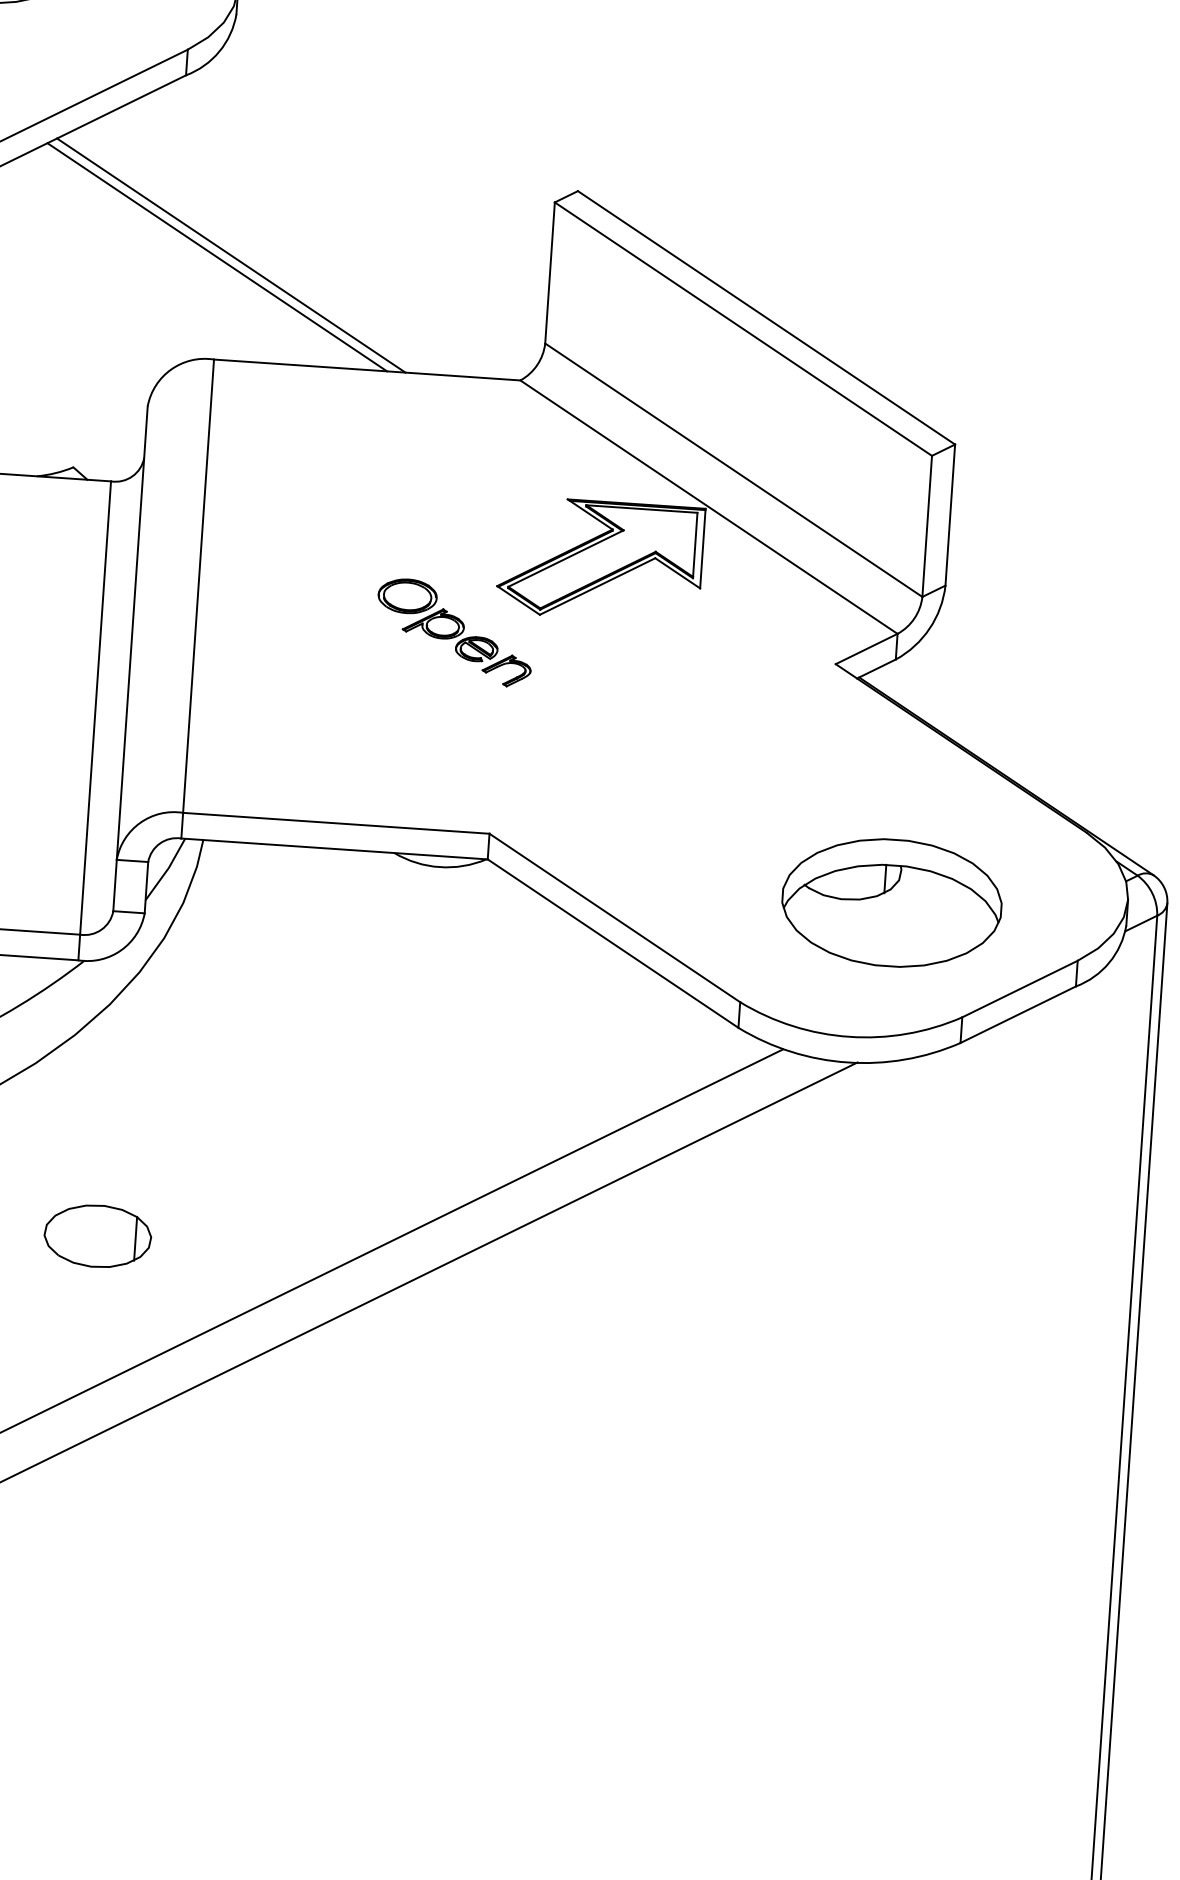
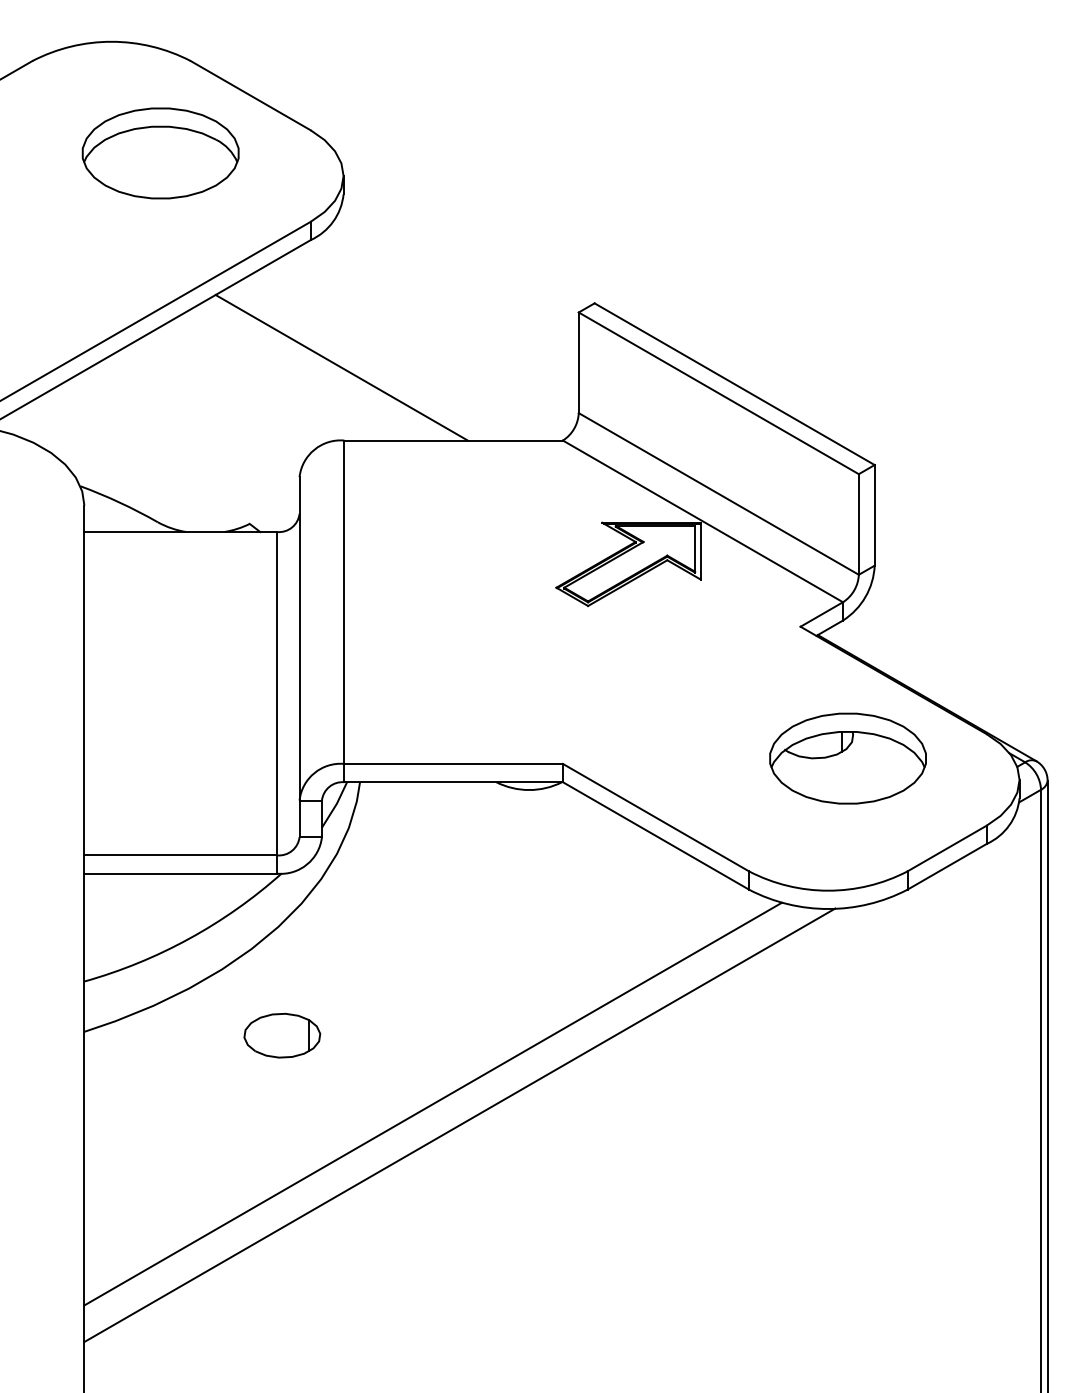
line: (231, 255) -> (351, 365), removed
part: (454, 632) -> (528, 622), removed
part: (891, 902) -> (847, 758), moved
part: (98, 1236) -> (282, 1035), moved

